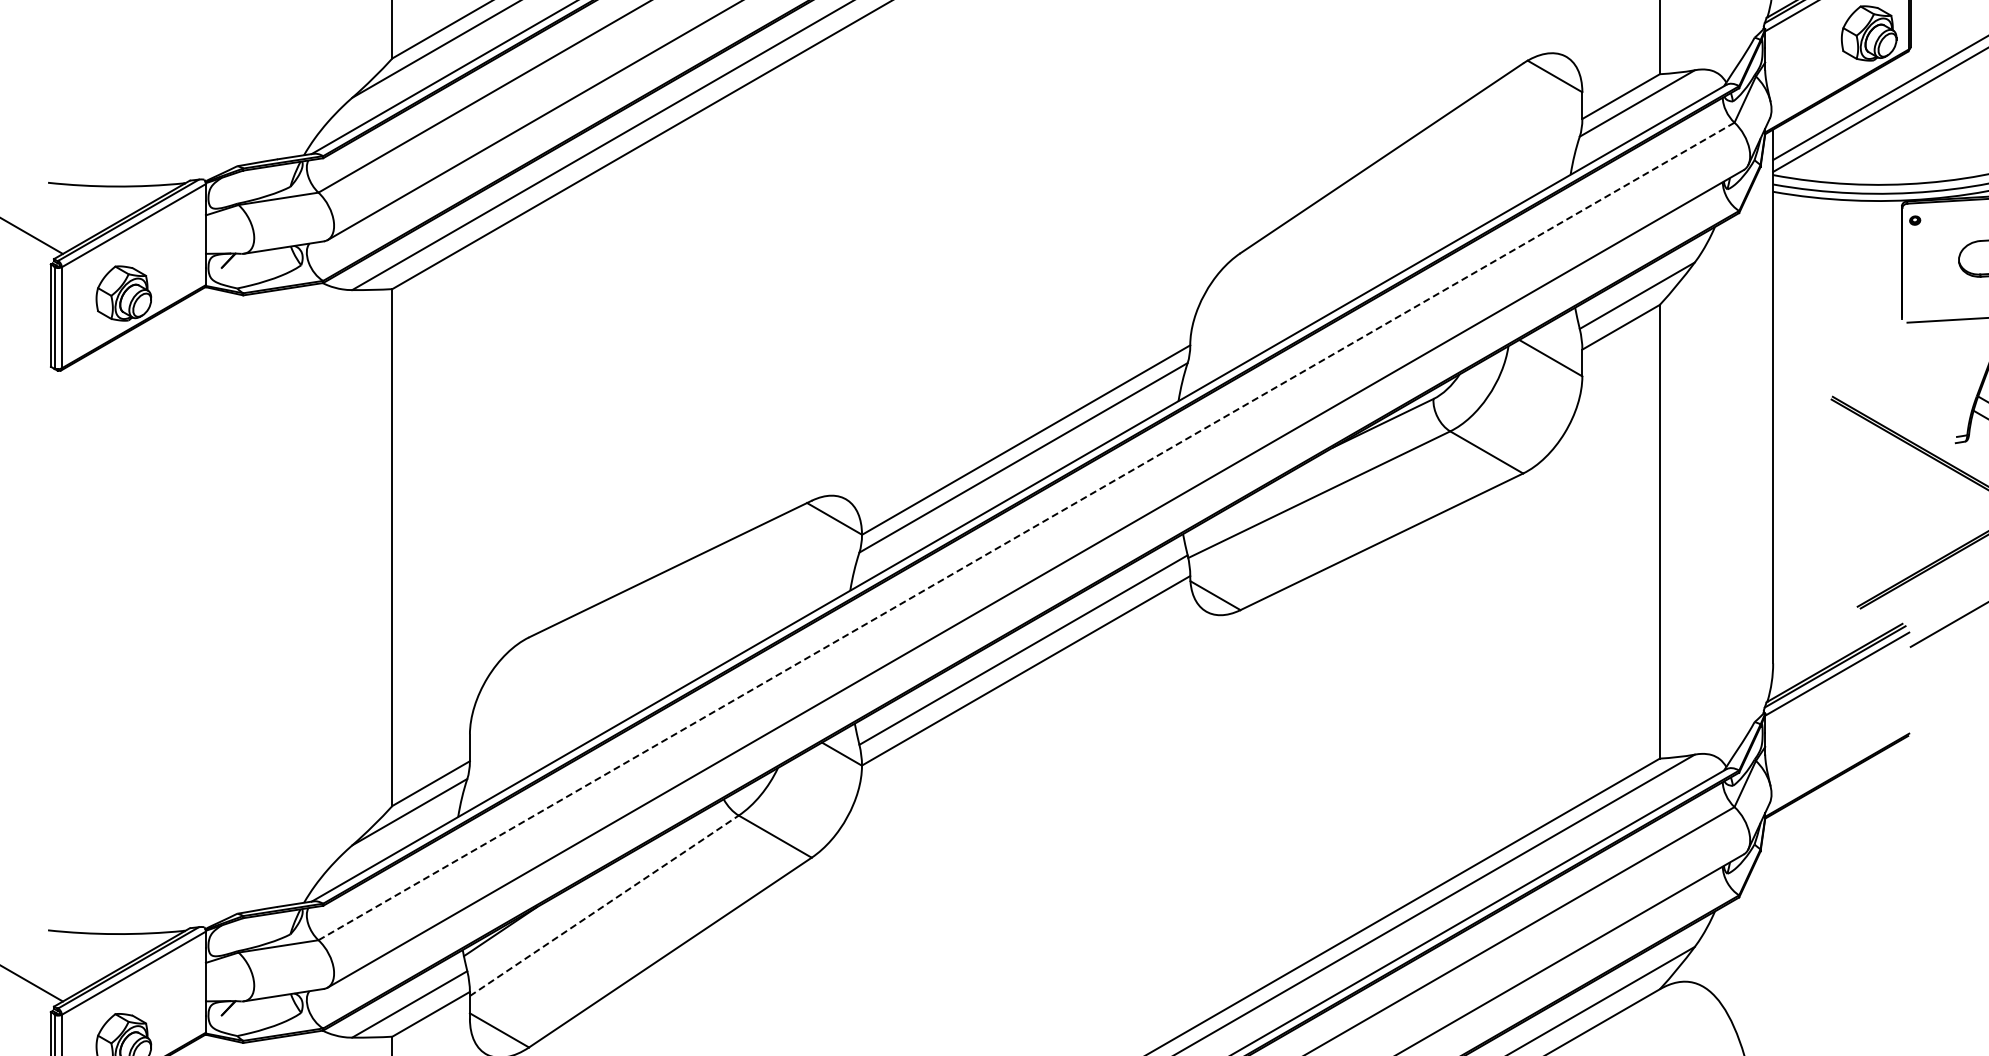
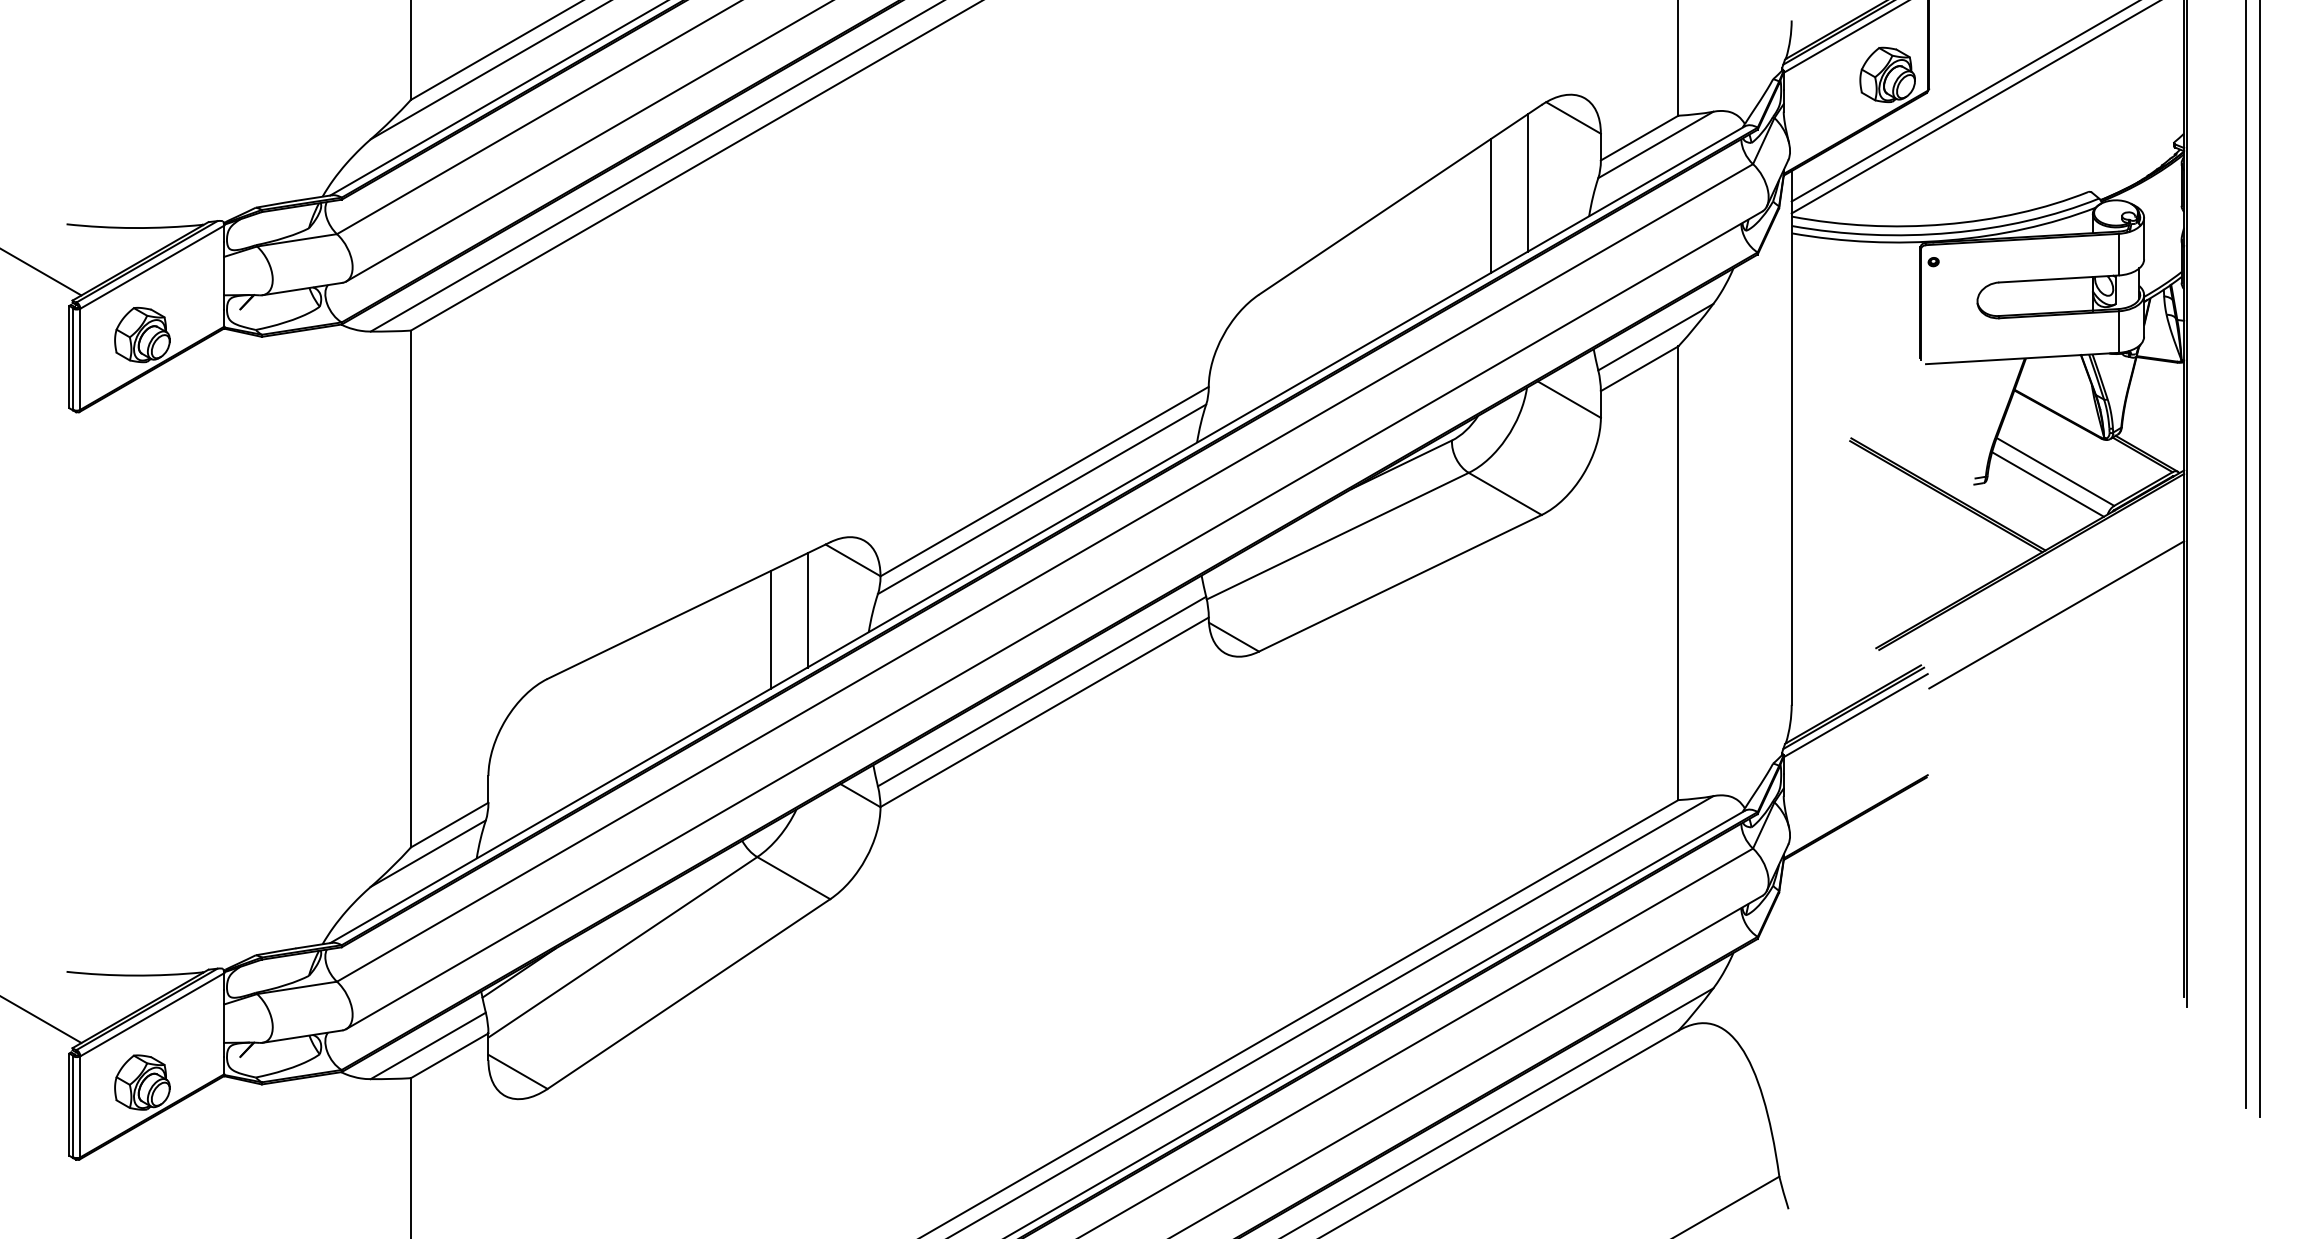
line: (1508, 141) -> (1527, 182), added
line: (1472, 164) -> (1491, 205), added
line: (1026, 531) -> (1045, 572), dashed -> solid
line: (788, 569) -> (807, 610), added
line: (752, 588) -> (771, 629), added
line: (603, 906) -> (622, 947), dashed -> solid

